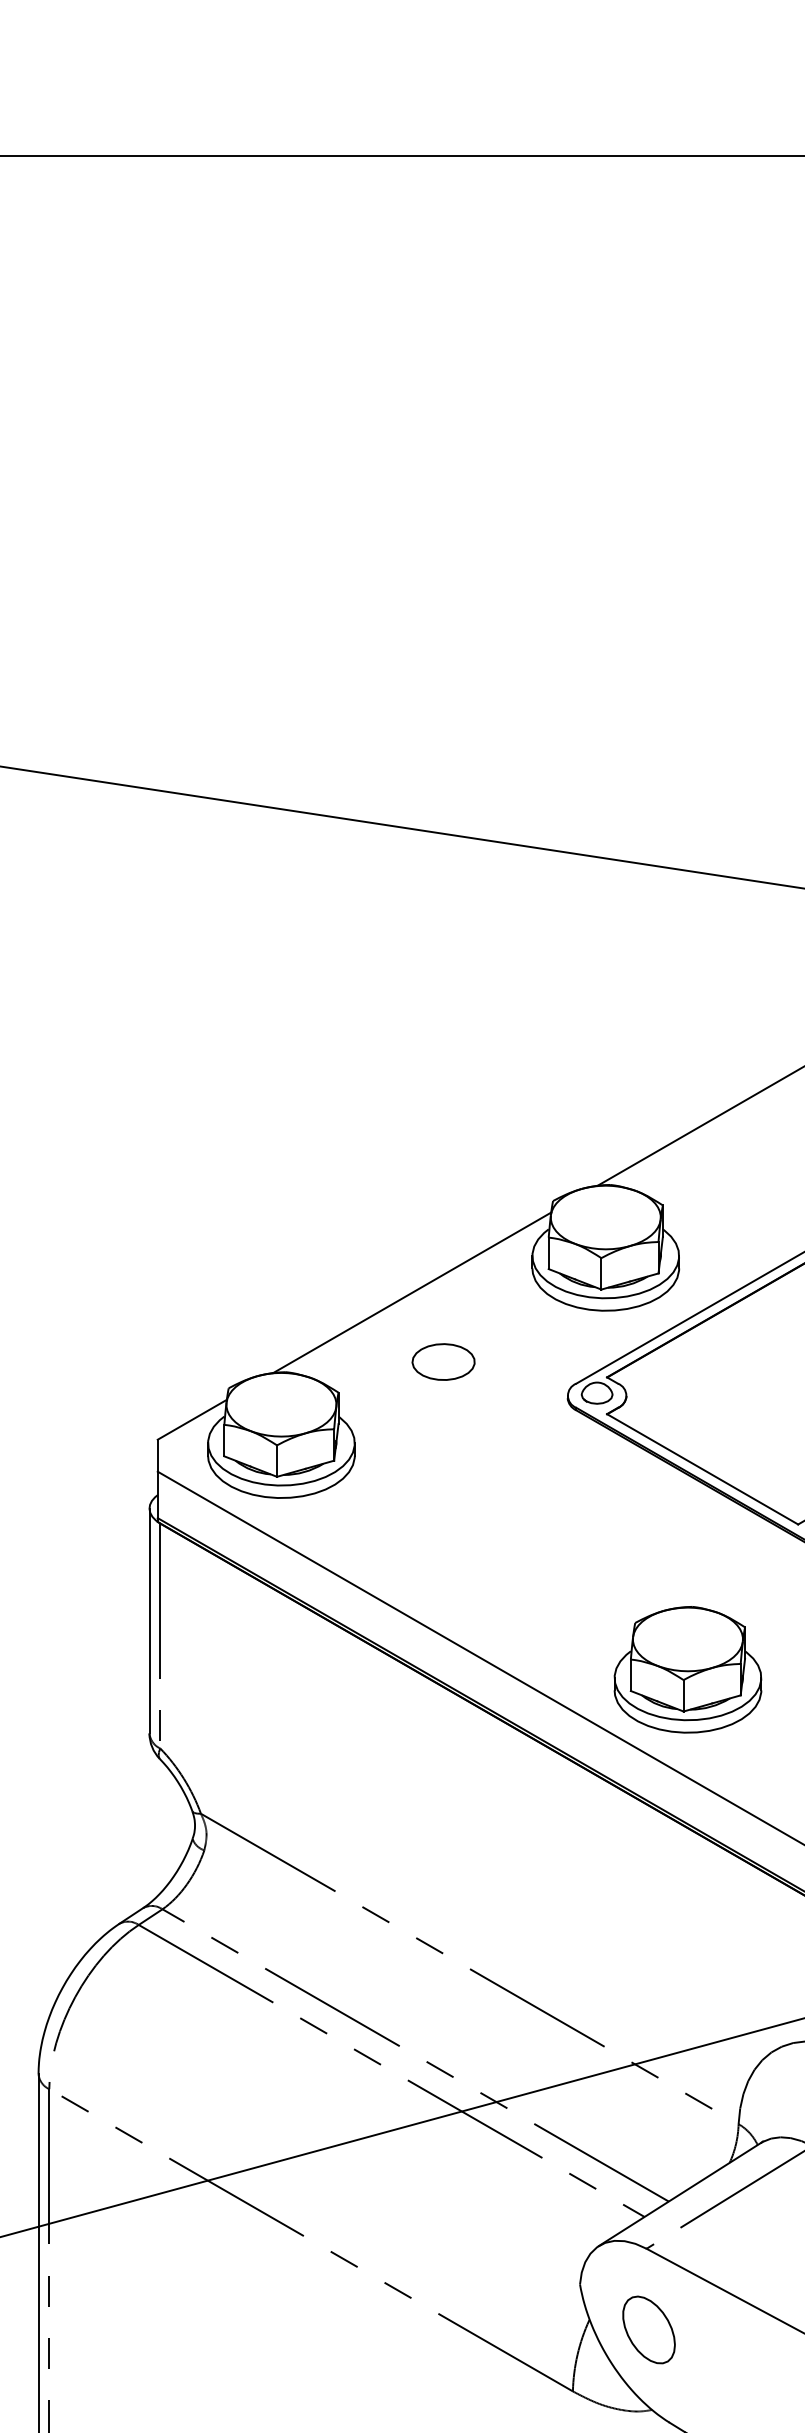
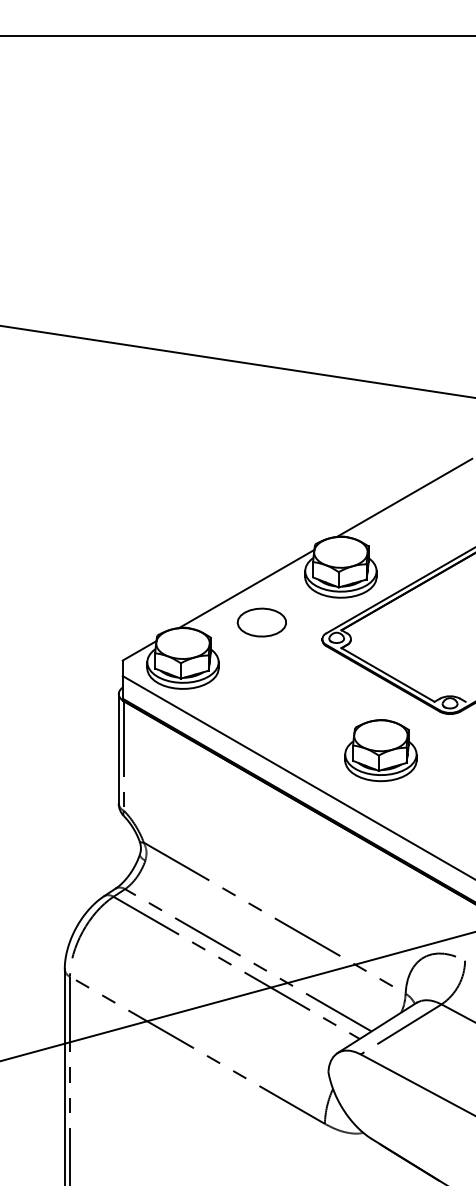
part: (442, 1361) -> (261, 622), size x1.6
part: (687, 1669) -> (380, 750), moved
part: (648, 2328) -> (361, 1093), removed

